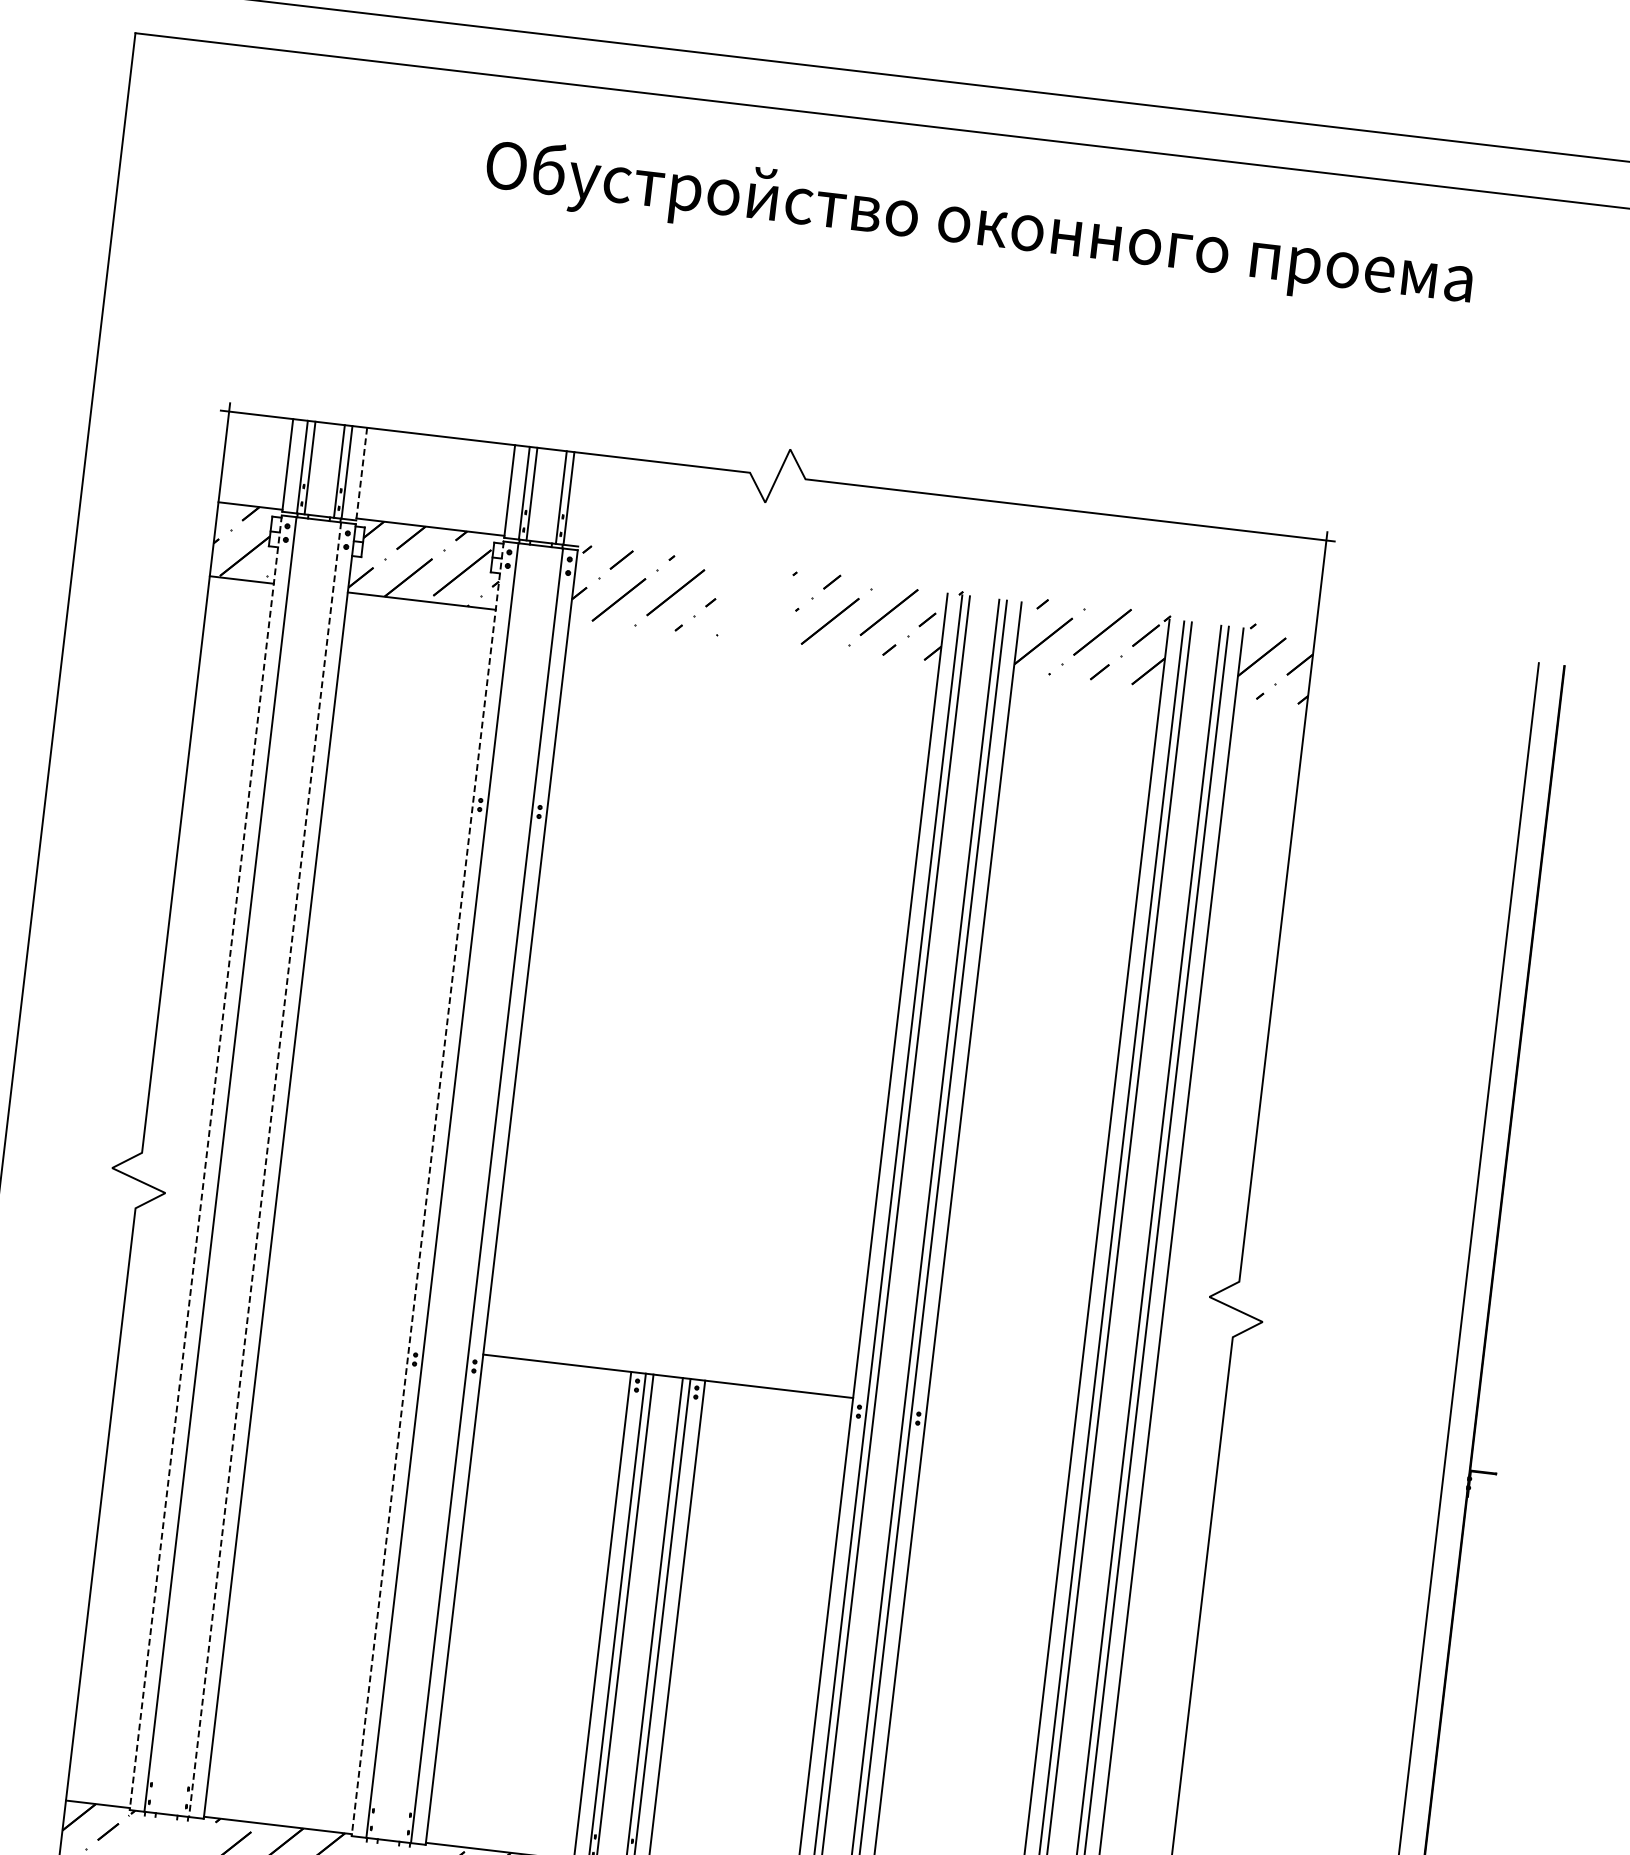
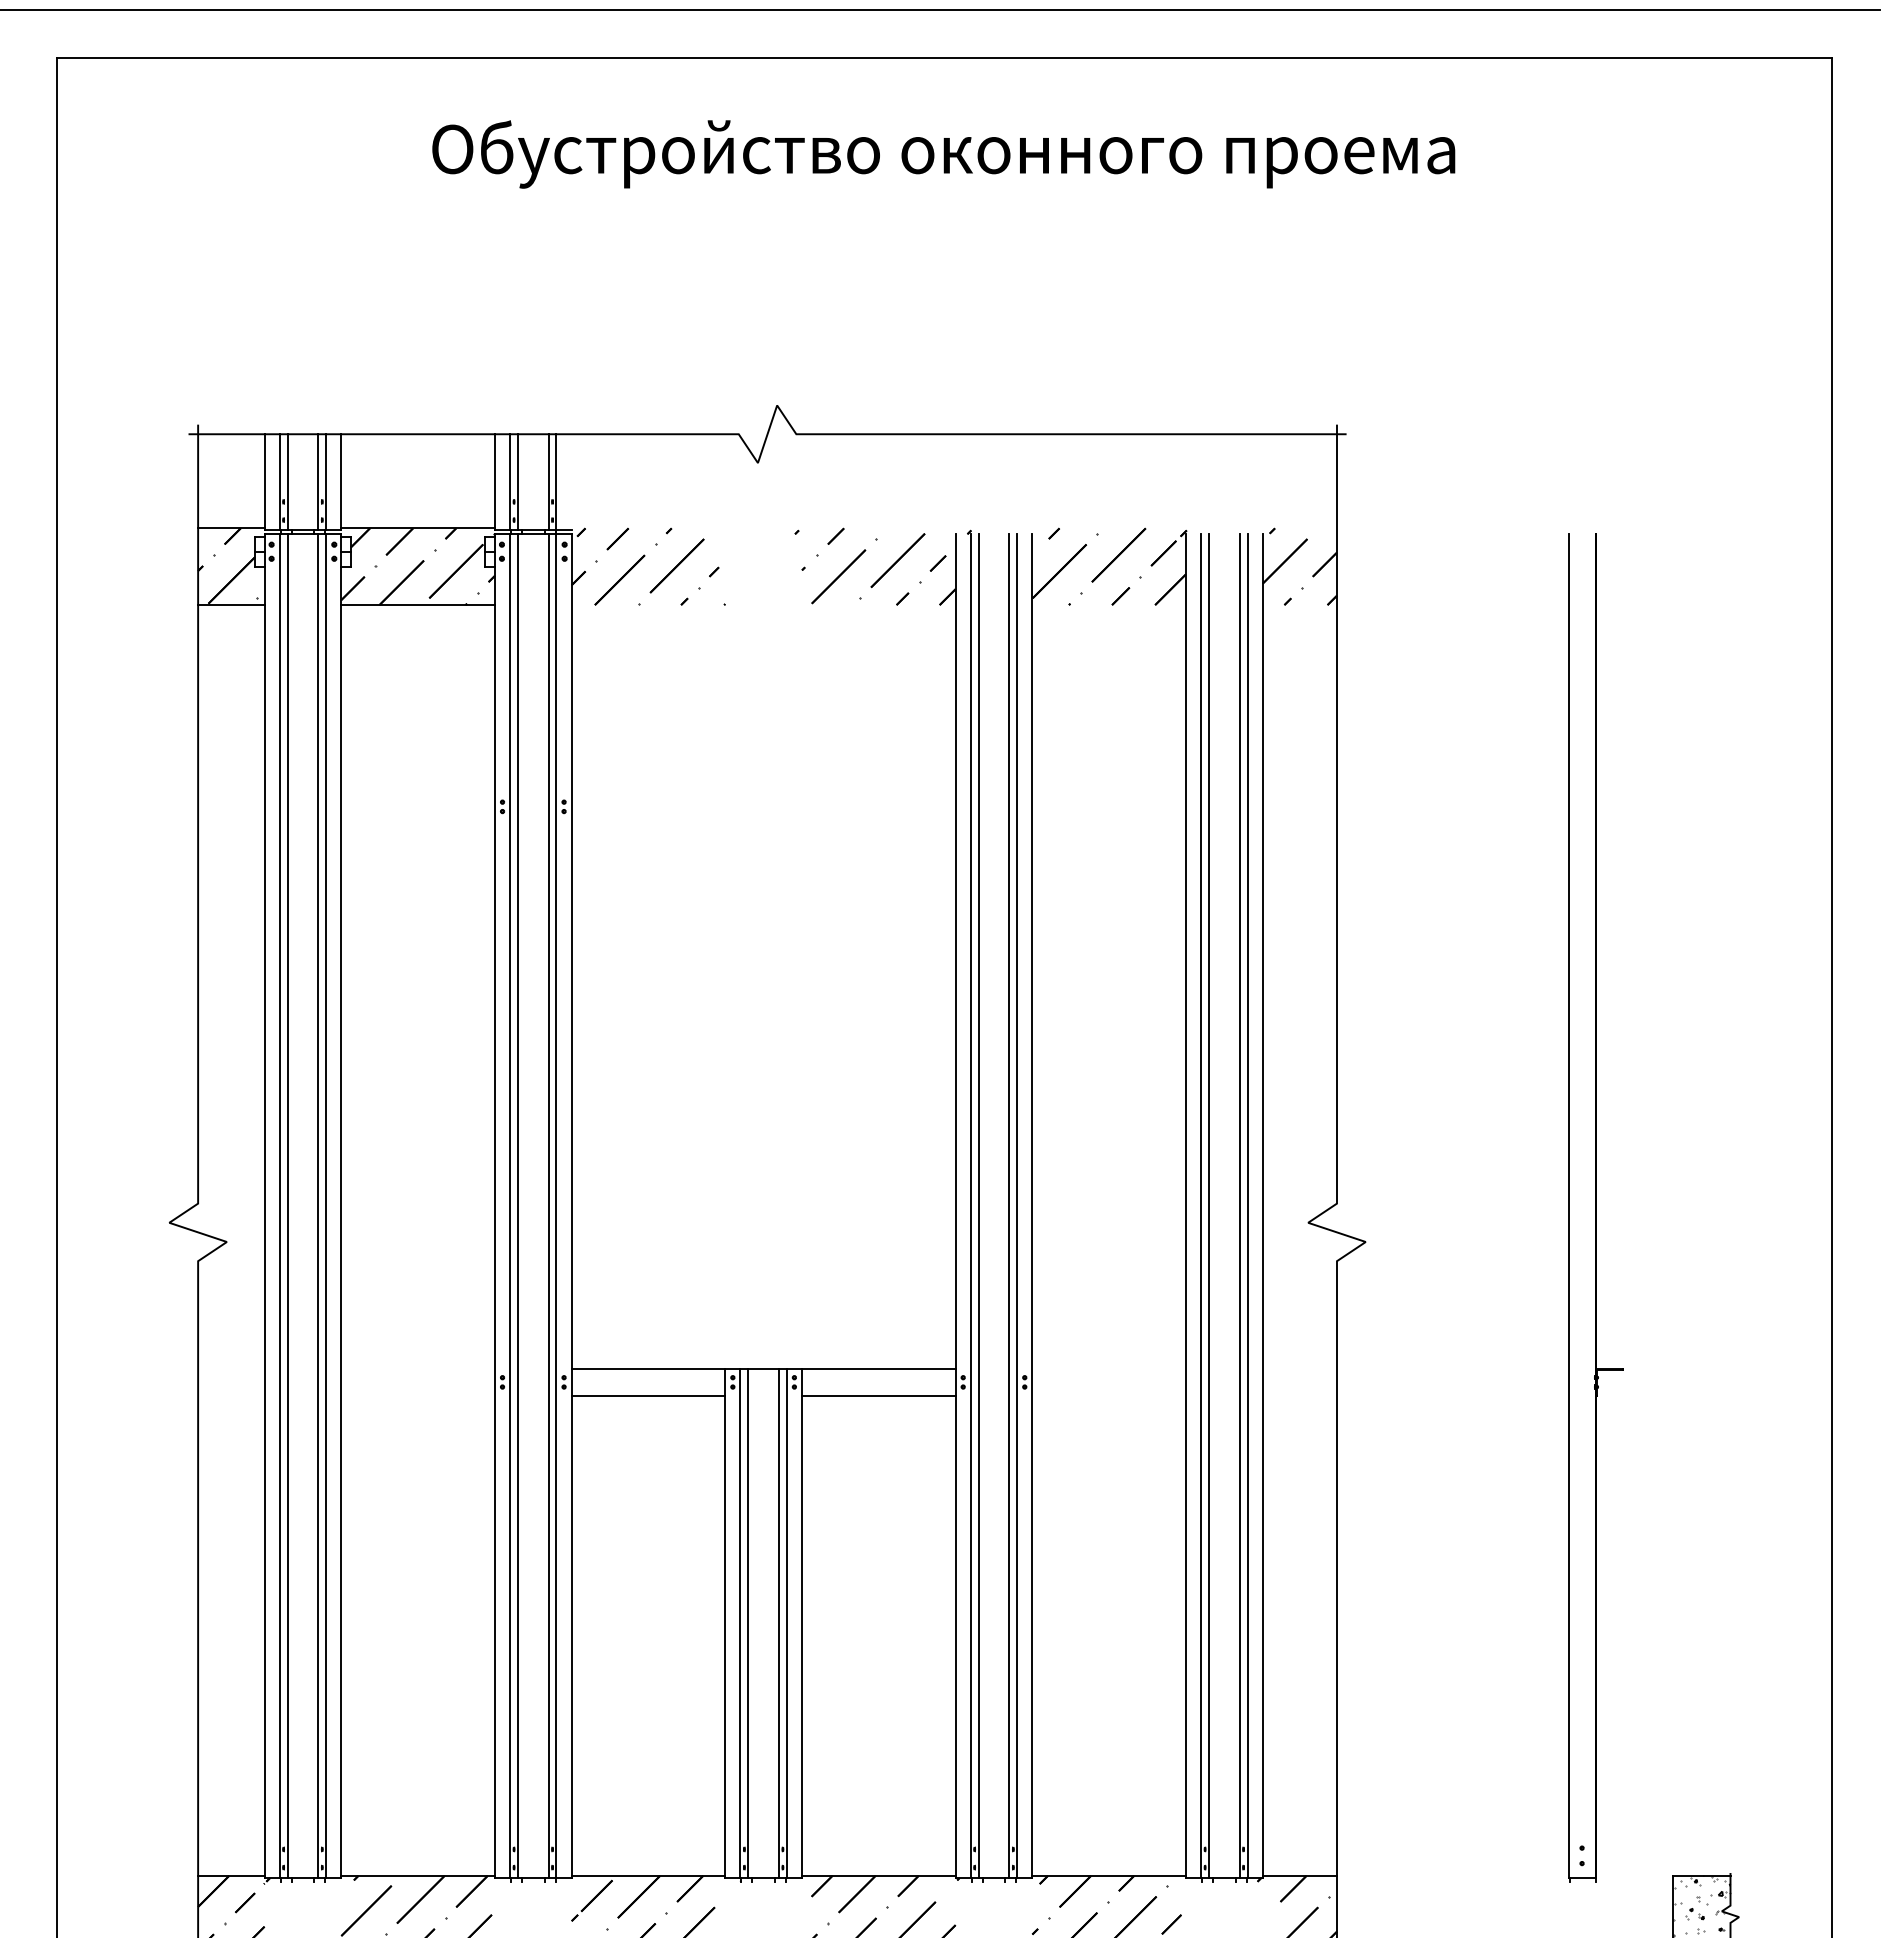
line: (361, 474) -> (341, 482), dashed -> solid
line: (205, 1163) -> (264, 1206), dashed -> solid
line: (227, 1164) -> (287, 1205), added
line: (257, 1168) -> (318, 1205), added
line: (265, 1170) -> (326, 1206), dashed -> solid
line: (427, 1189) -> (494, 1206), dashed -> solid
line: (450, 1190) -> (518, 1205), added
line: (479, 1194) -> (548, 1205), added
line: (554, 1388) -> (648, 1395), added
line: (775, 1414) -> (878, 1395), added

